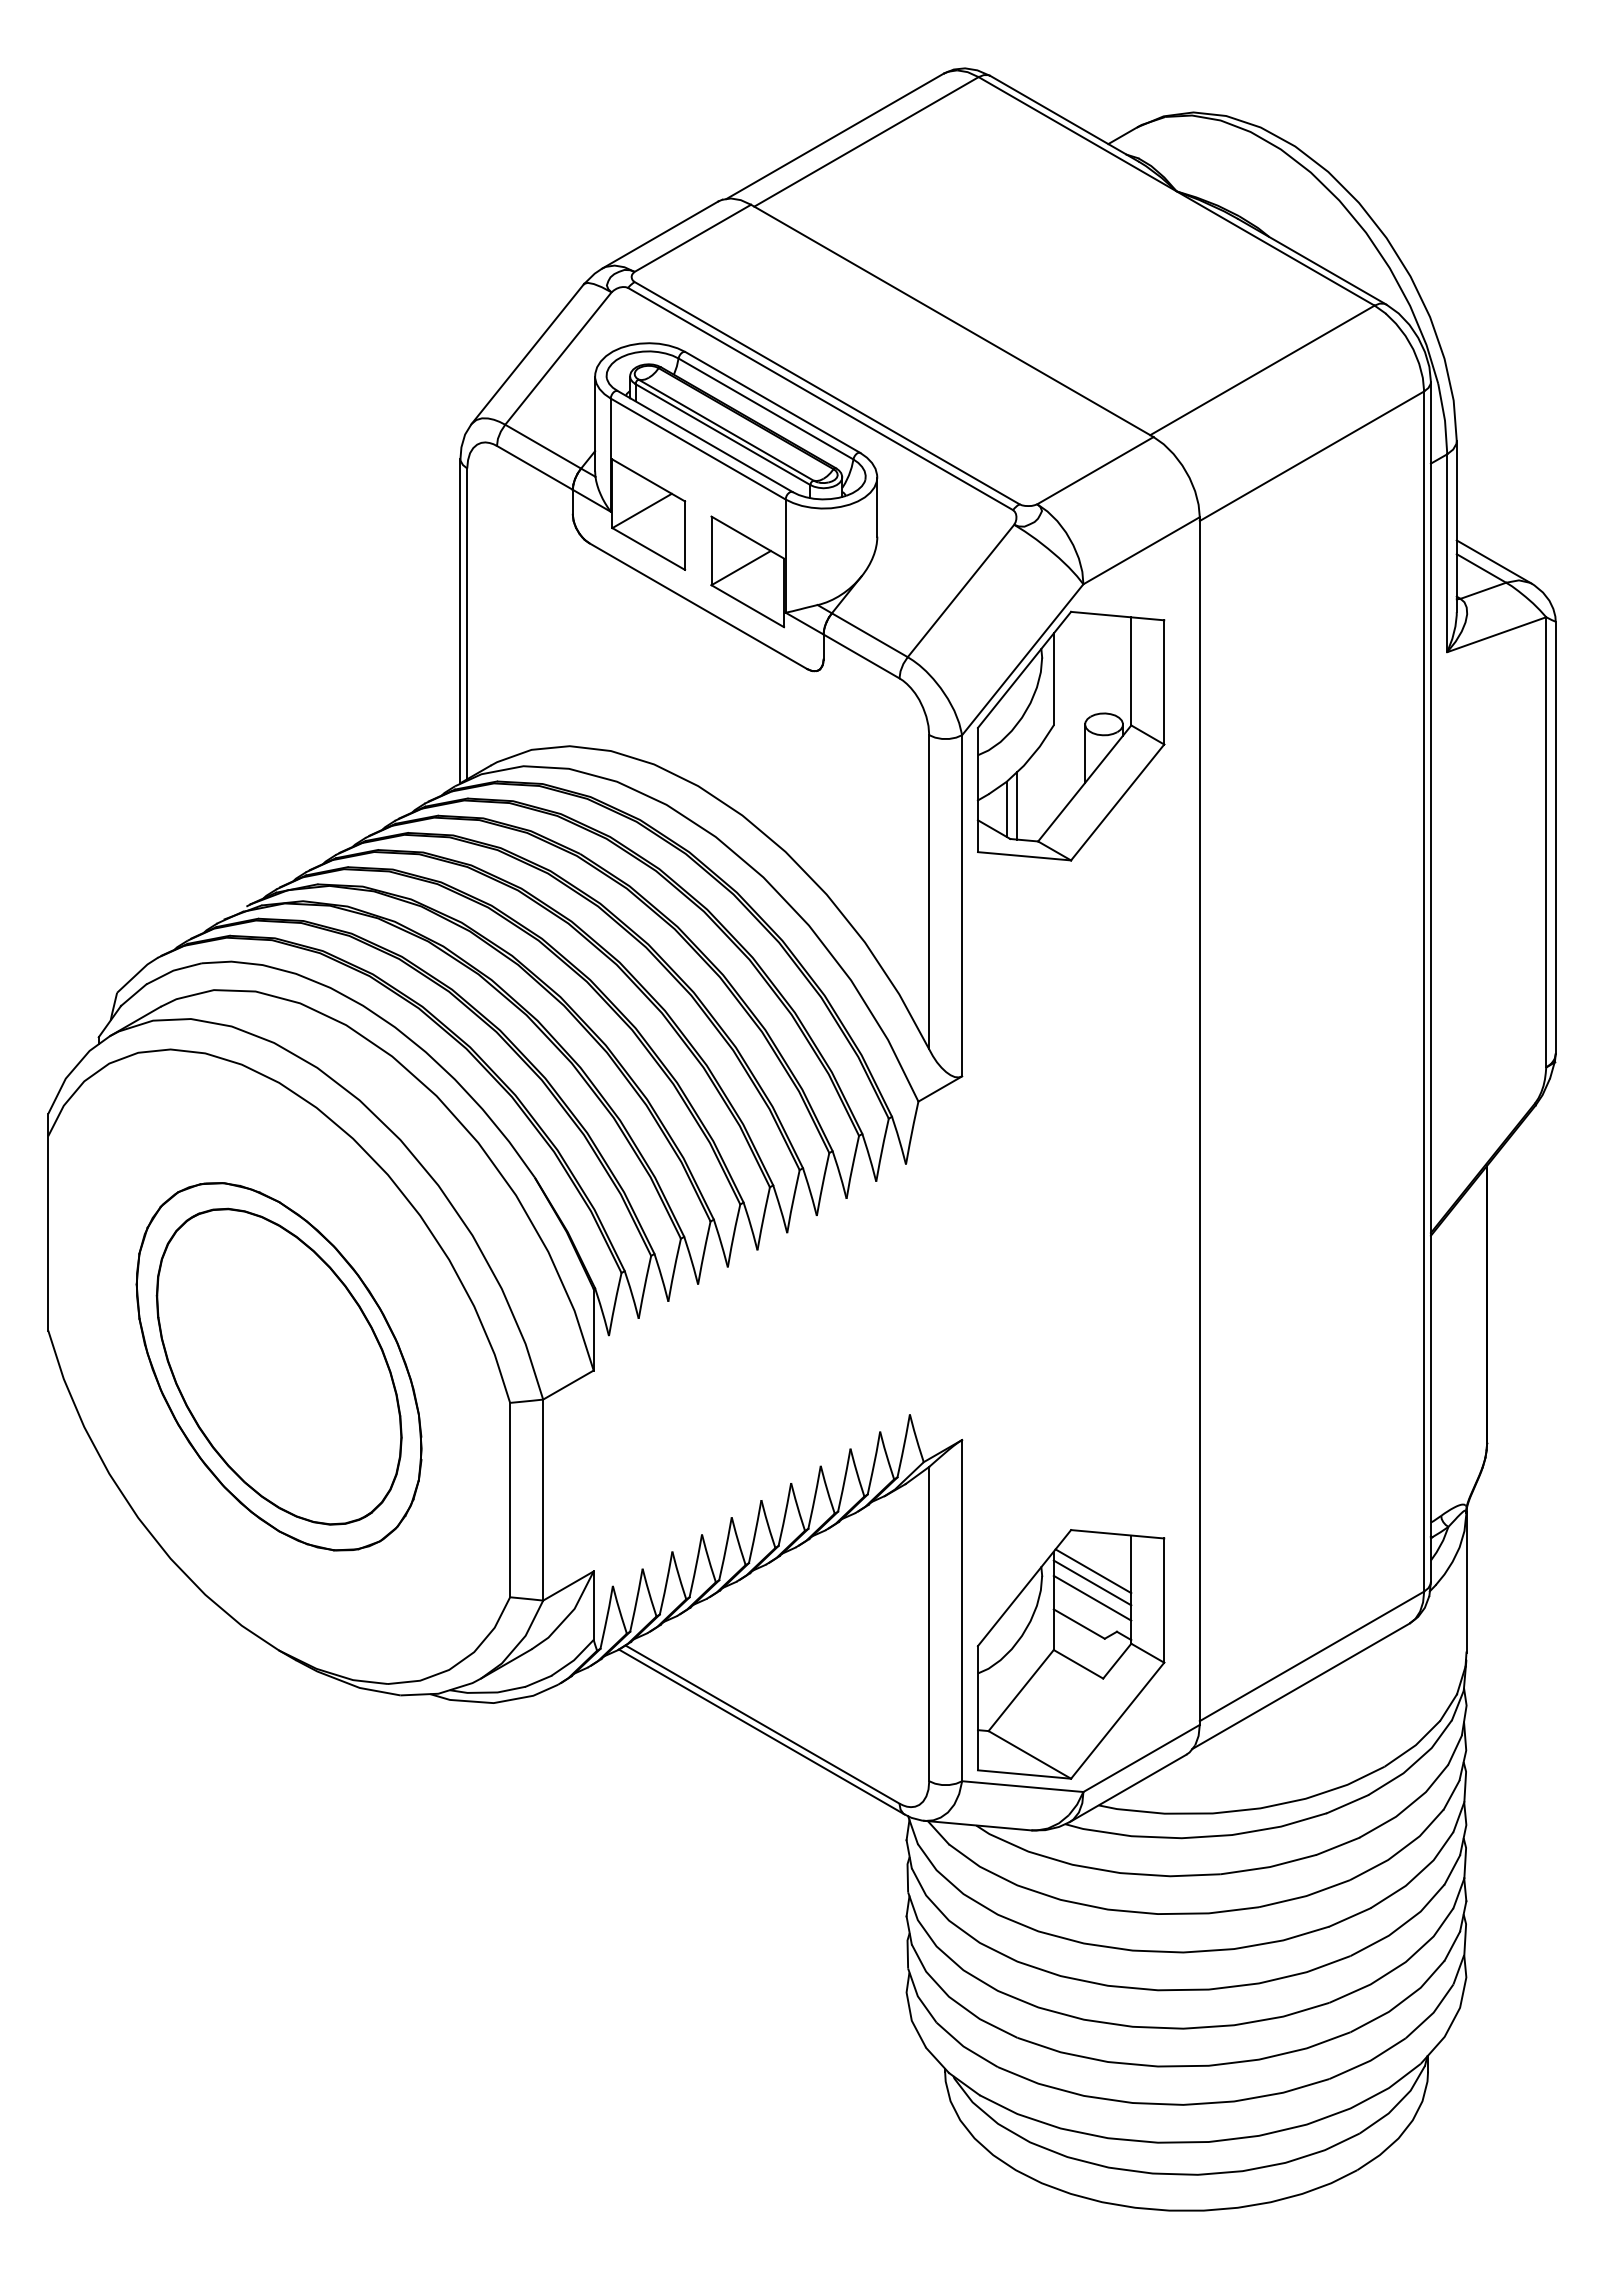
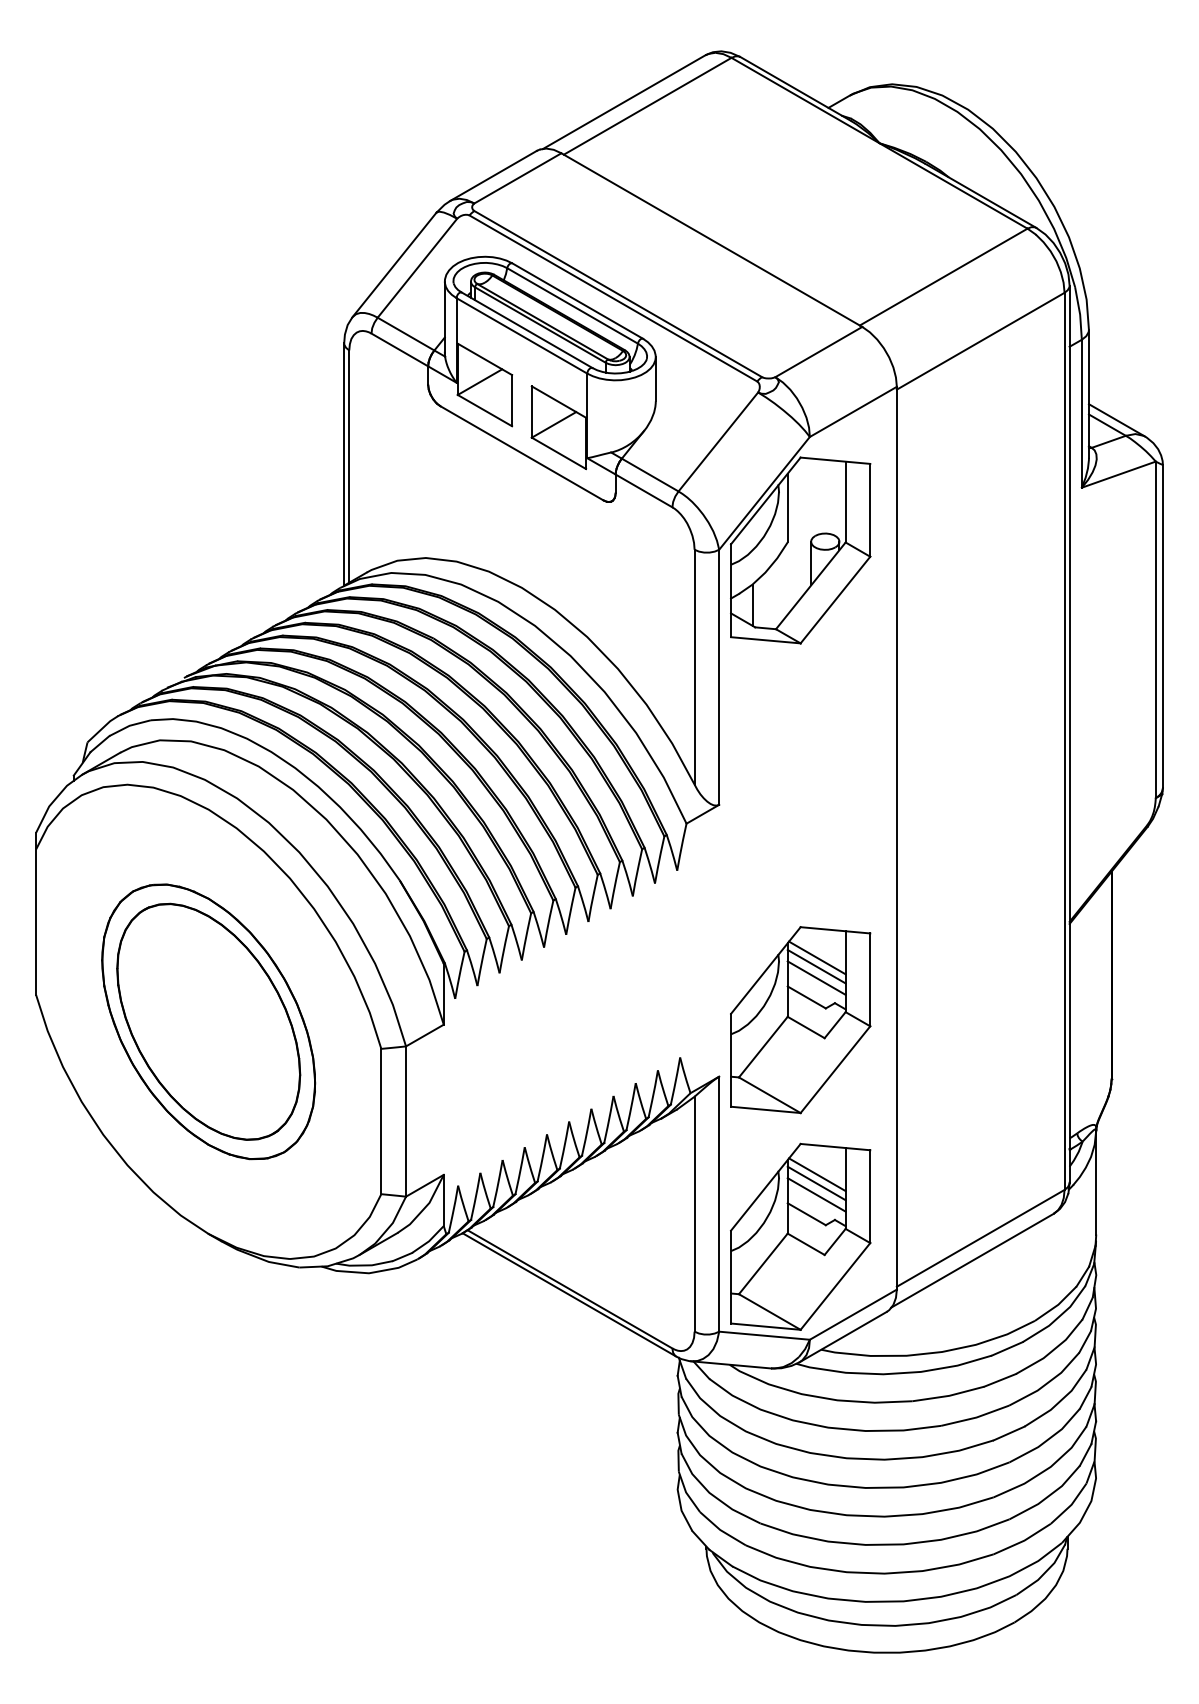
line: (1016, 805) -> (759, 602), removed
part: (1070, 1364) -> (800, 1020), added

